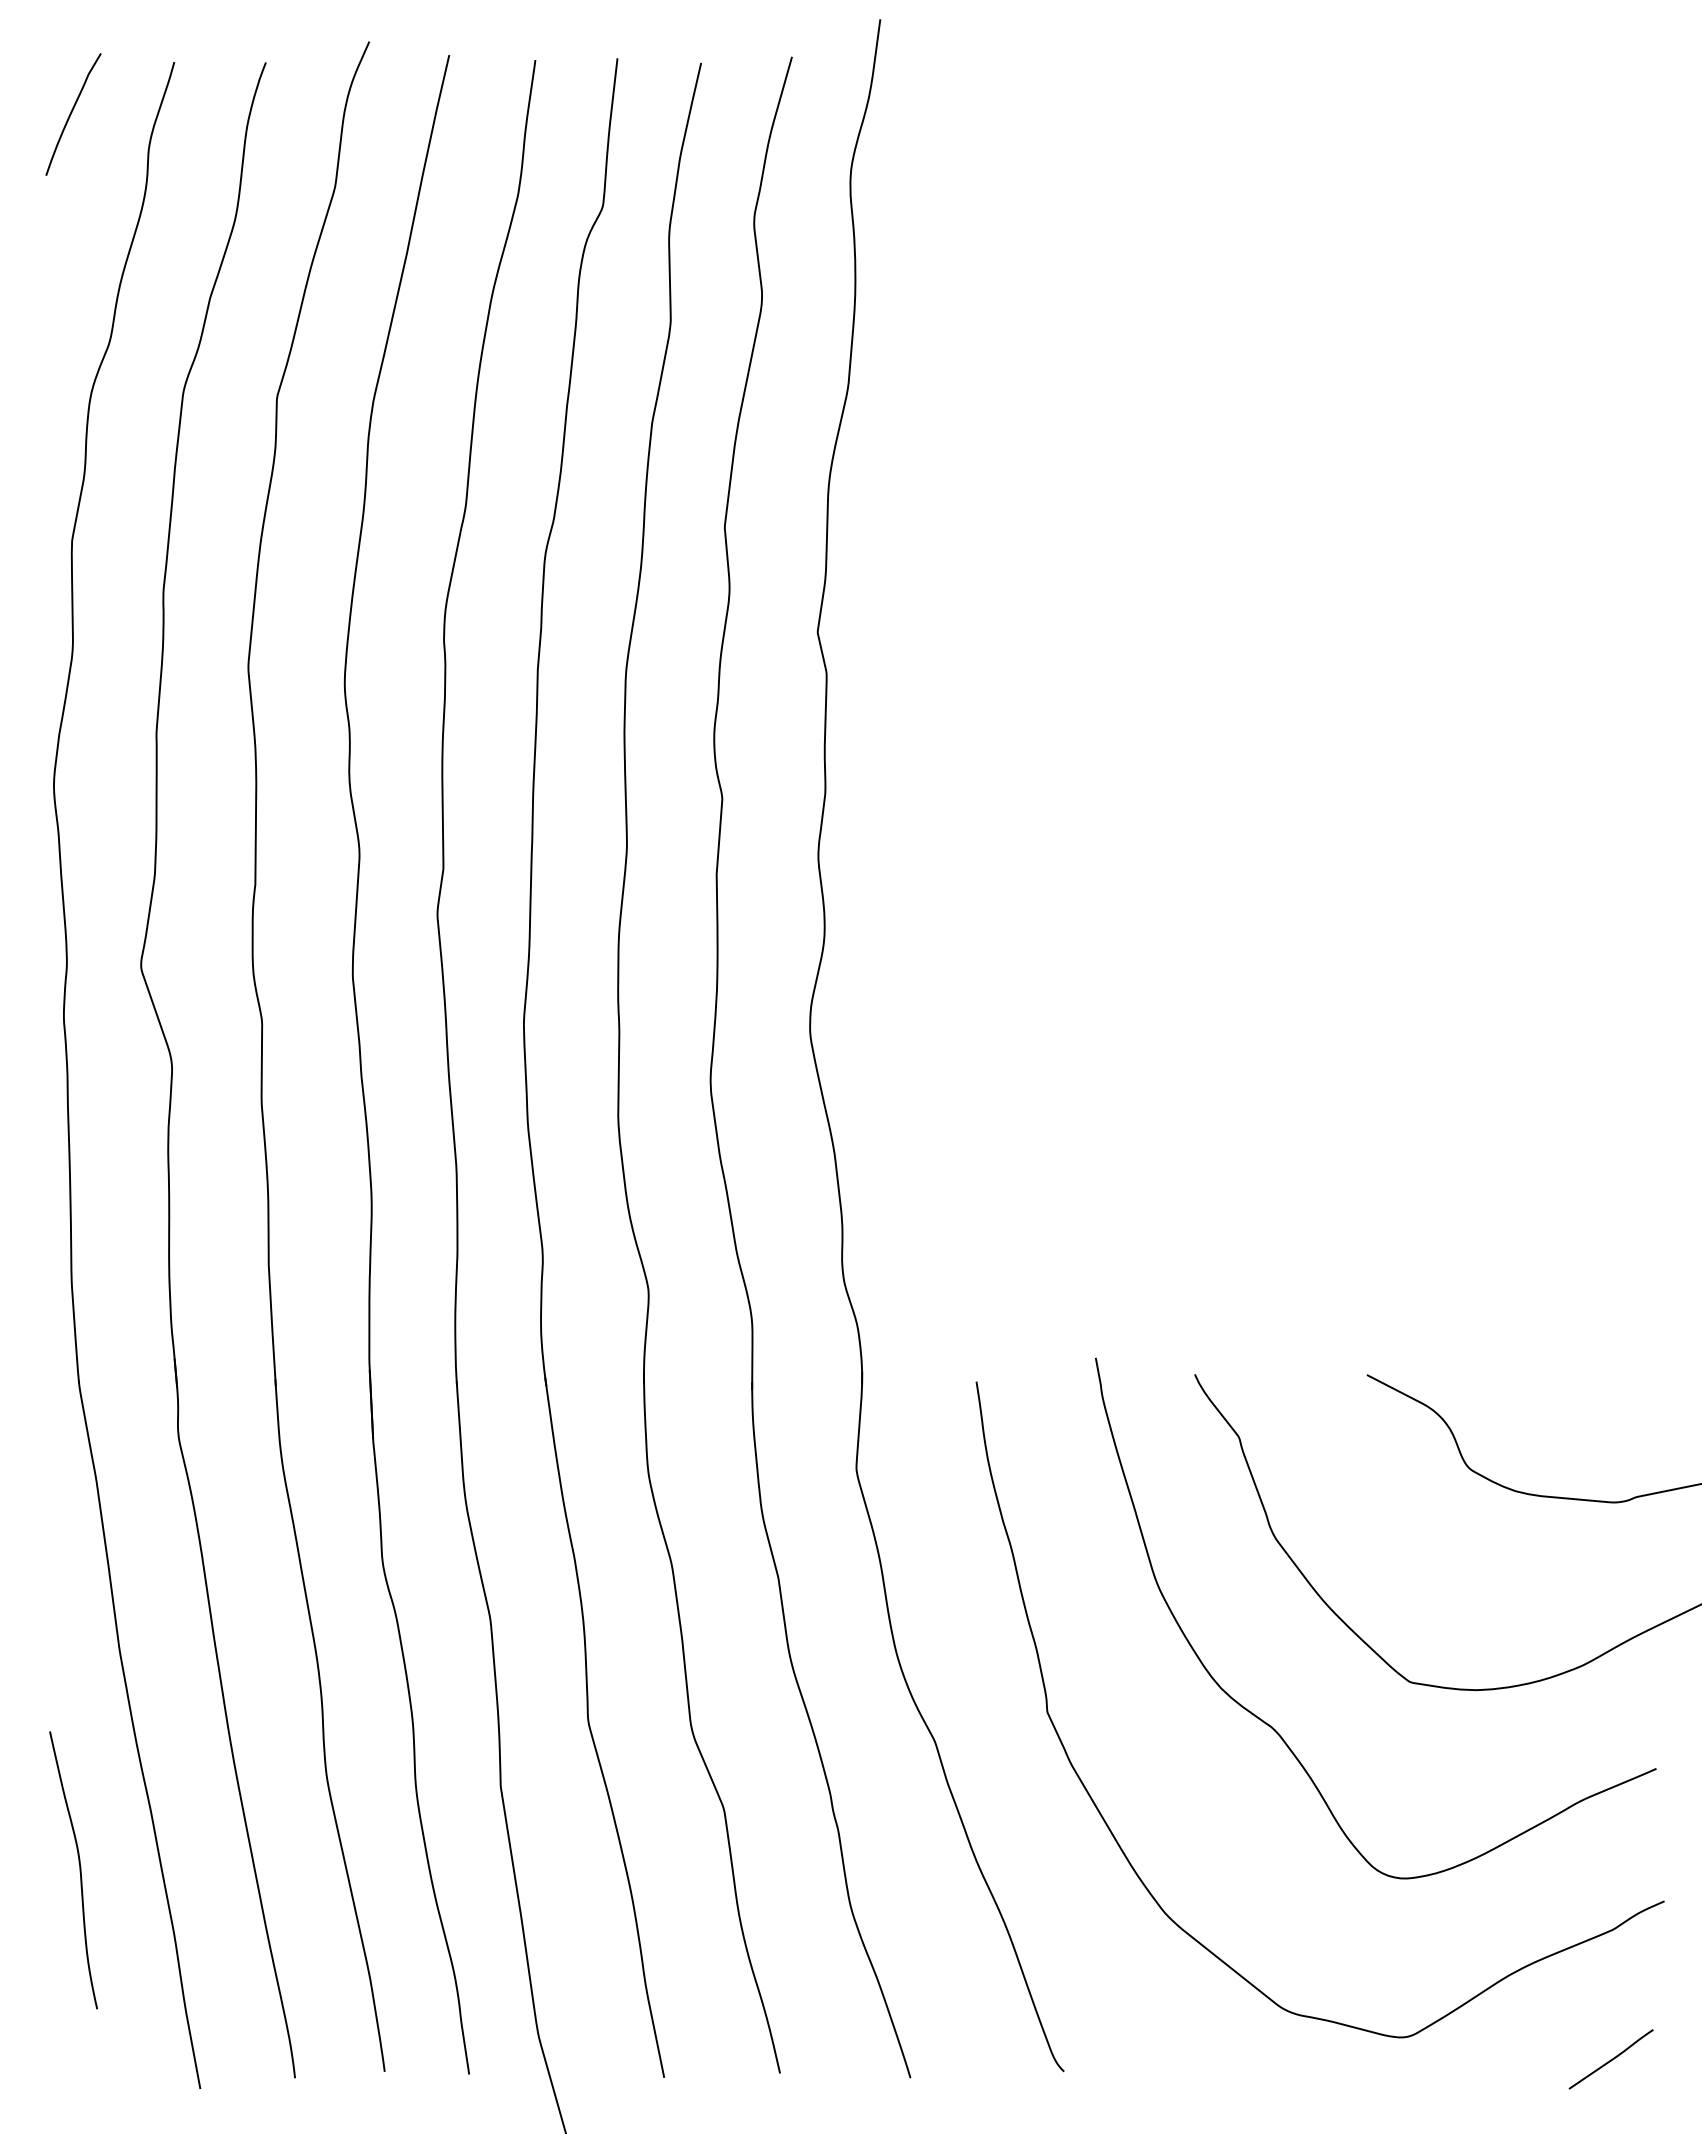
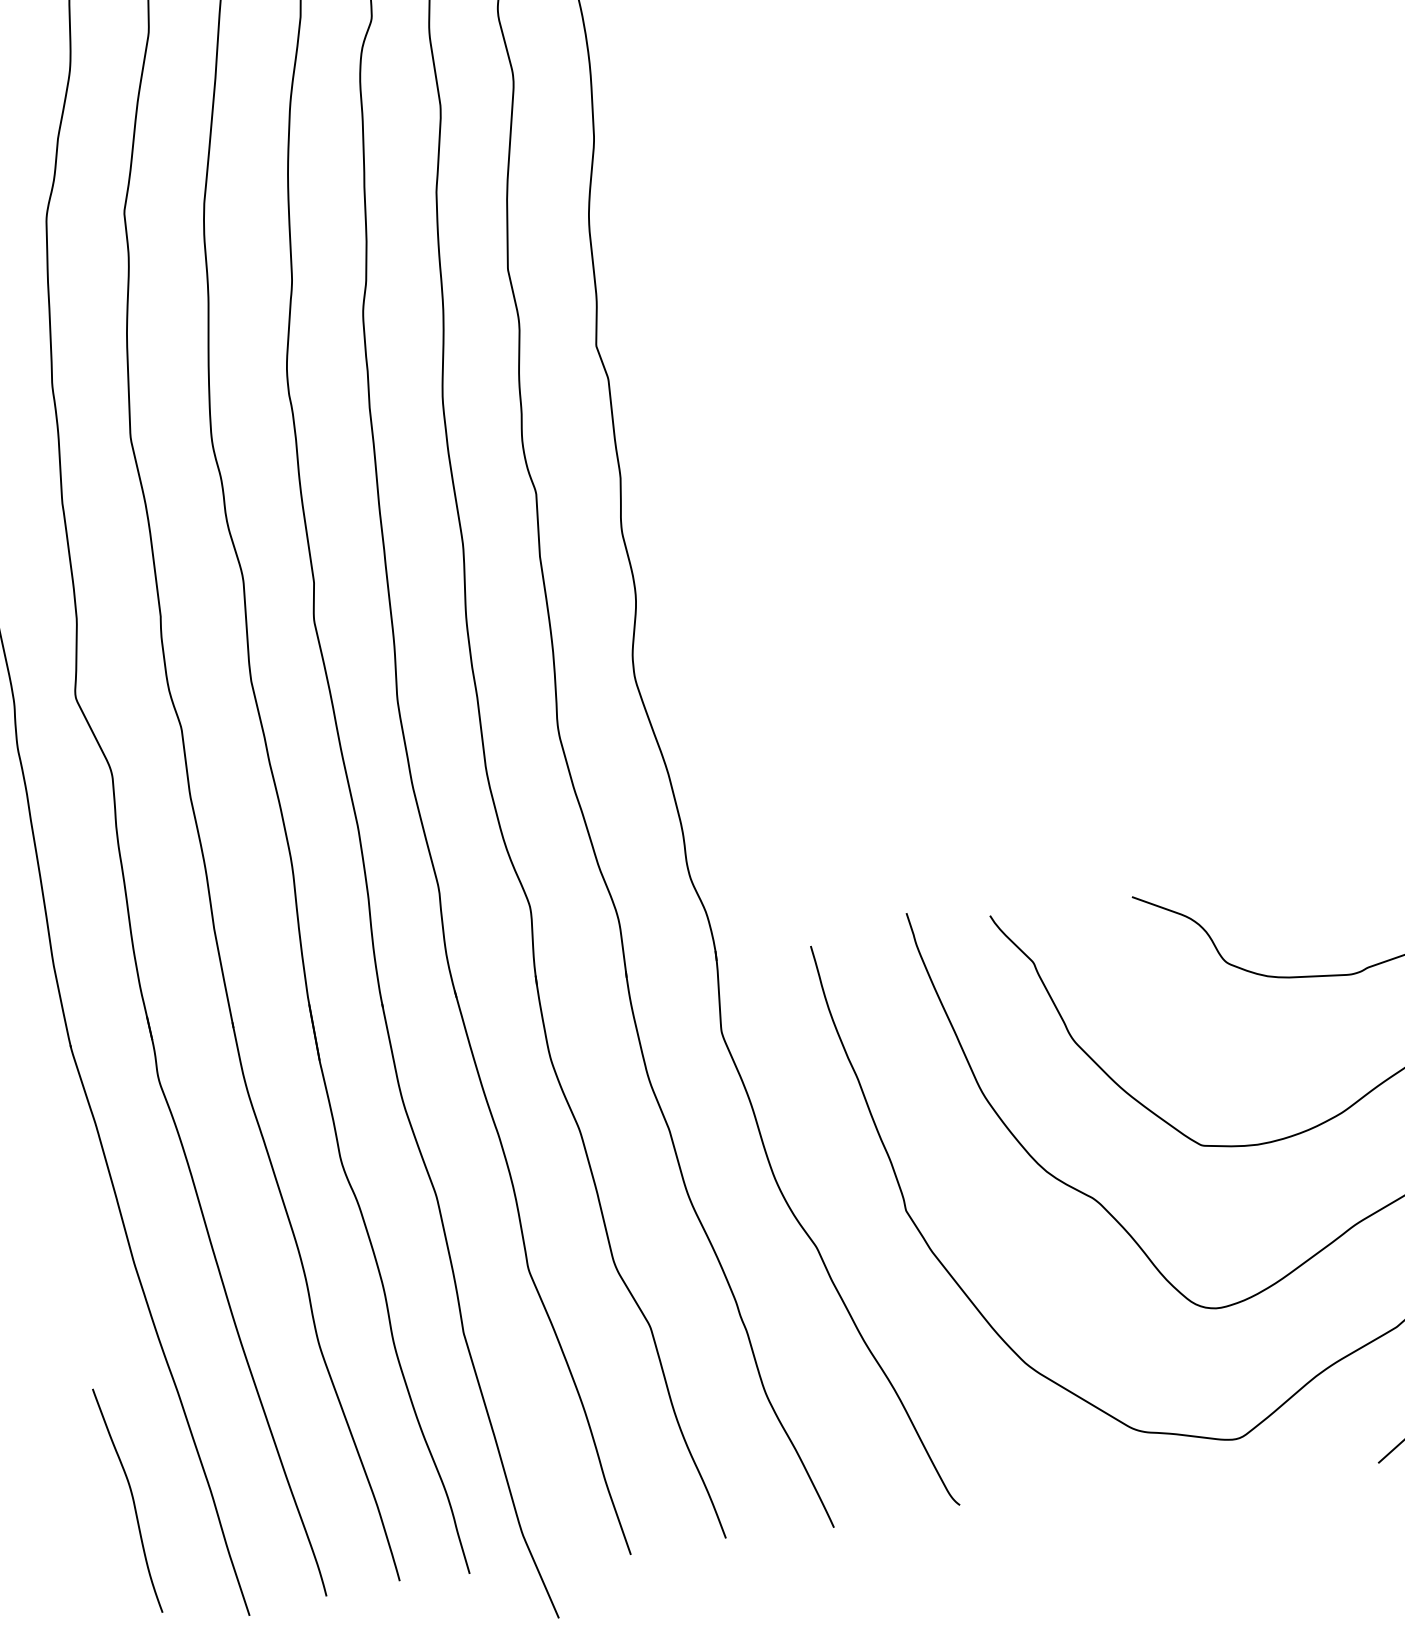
curve: (79, 1870) -> (132, 1500), moved

